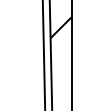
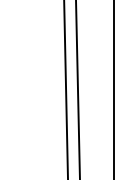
hatch: (61, 27) -> (95, 37), removed

